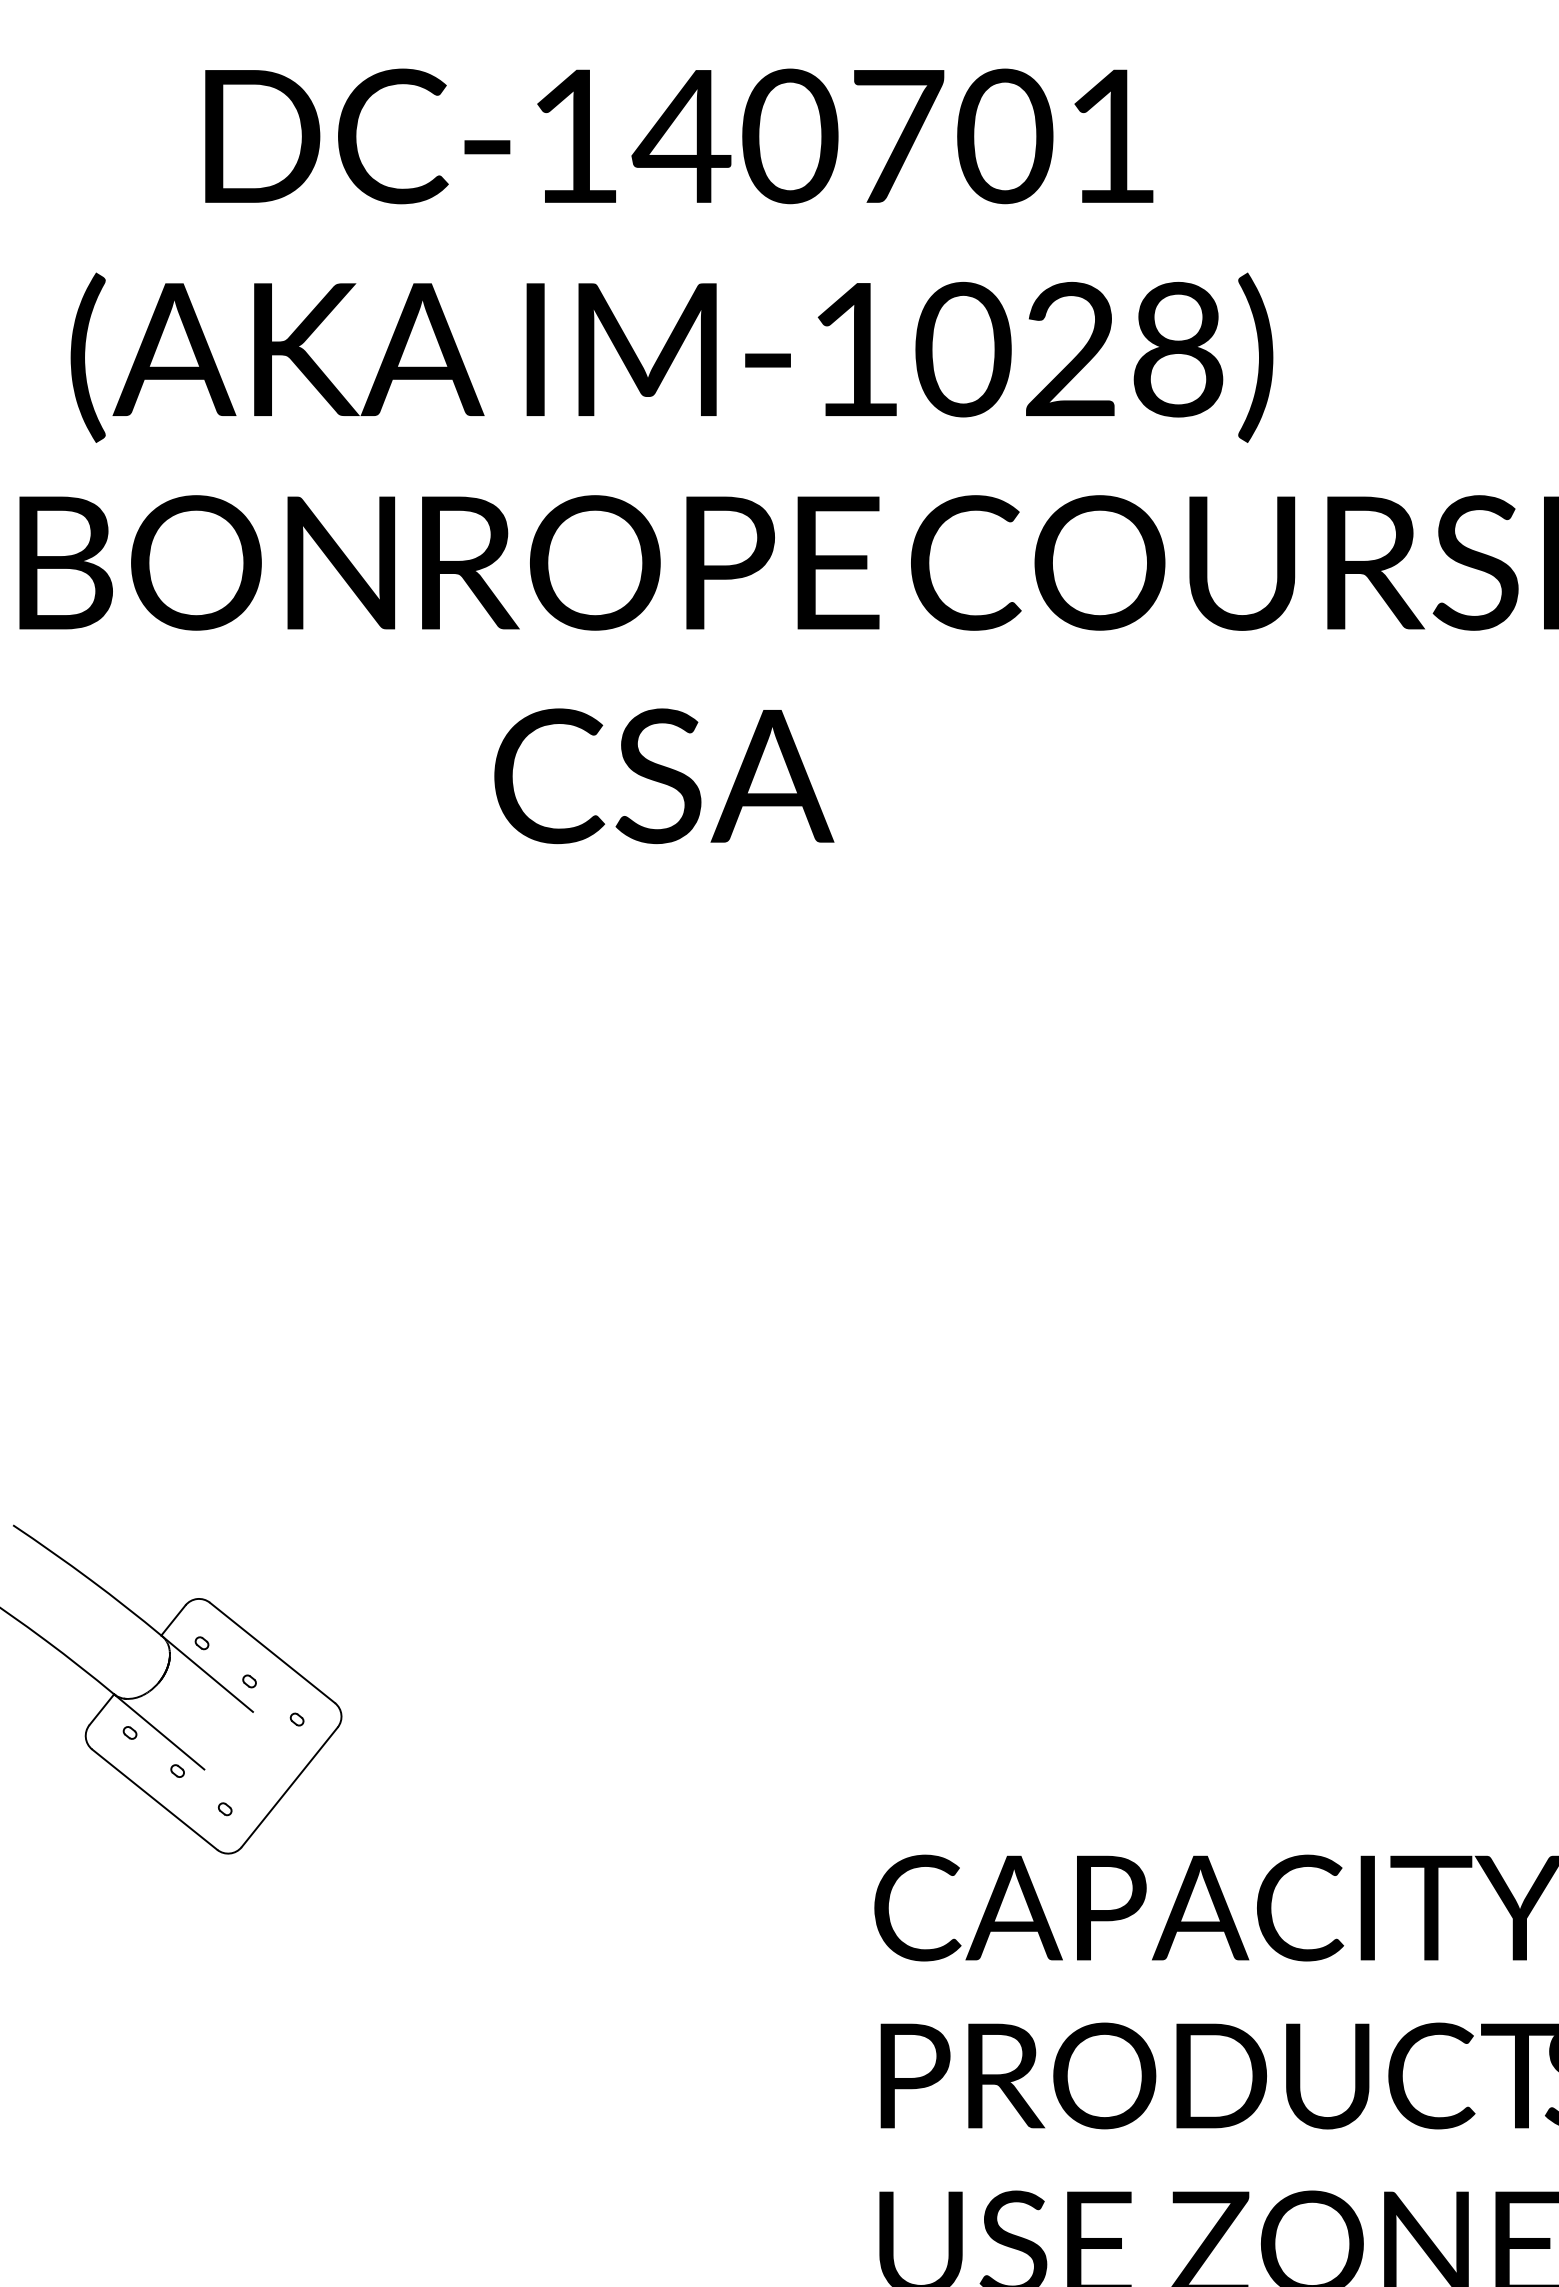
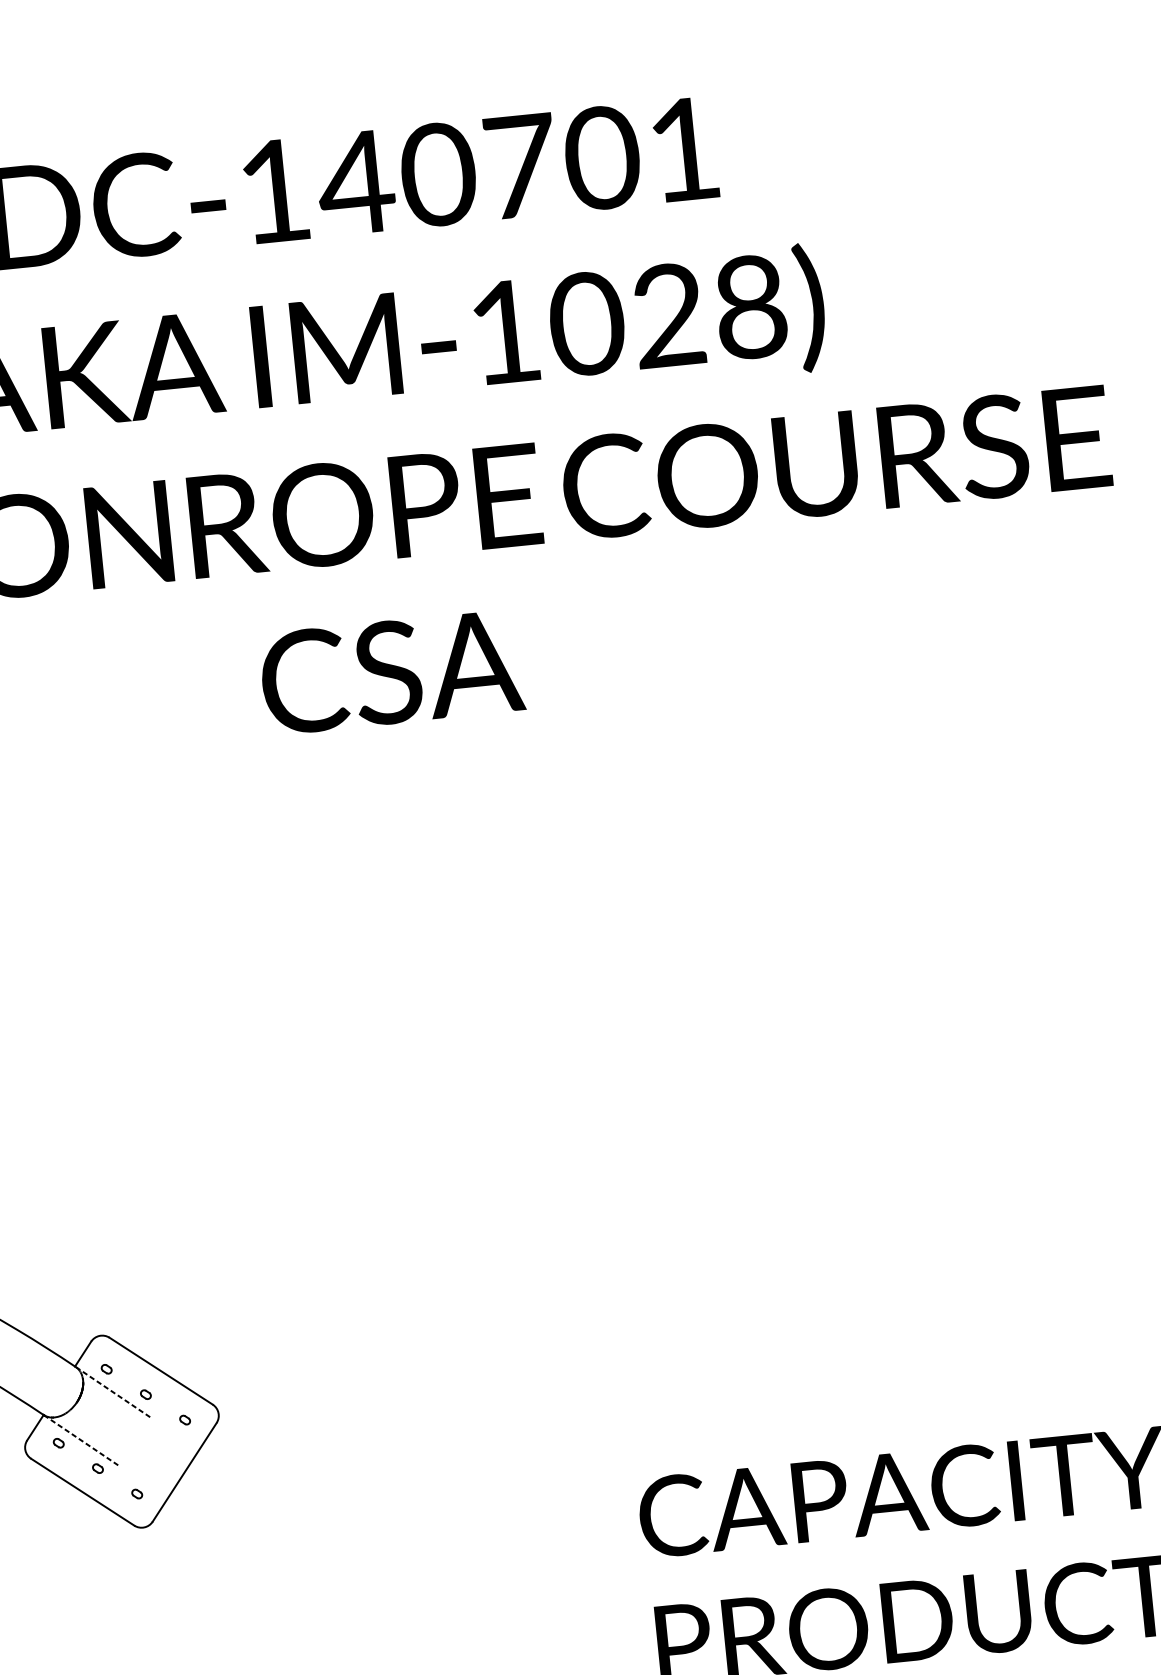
line: (208, 1674) -> (114, 1392), solid -> dashed
line: (159, 1731) -> (81, 1439), solid -> dashed

